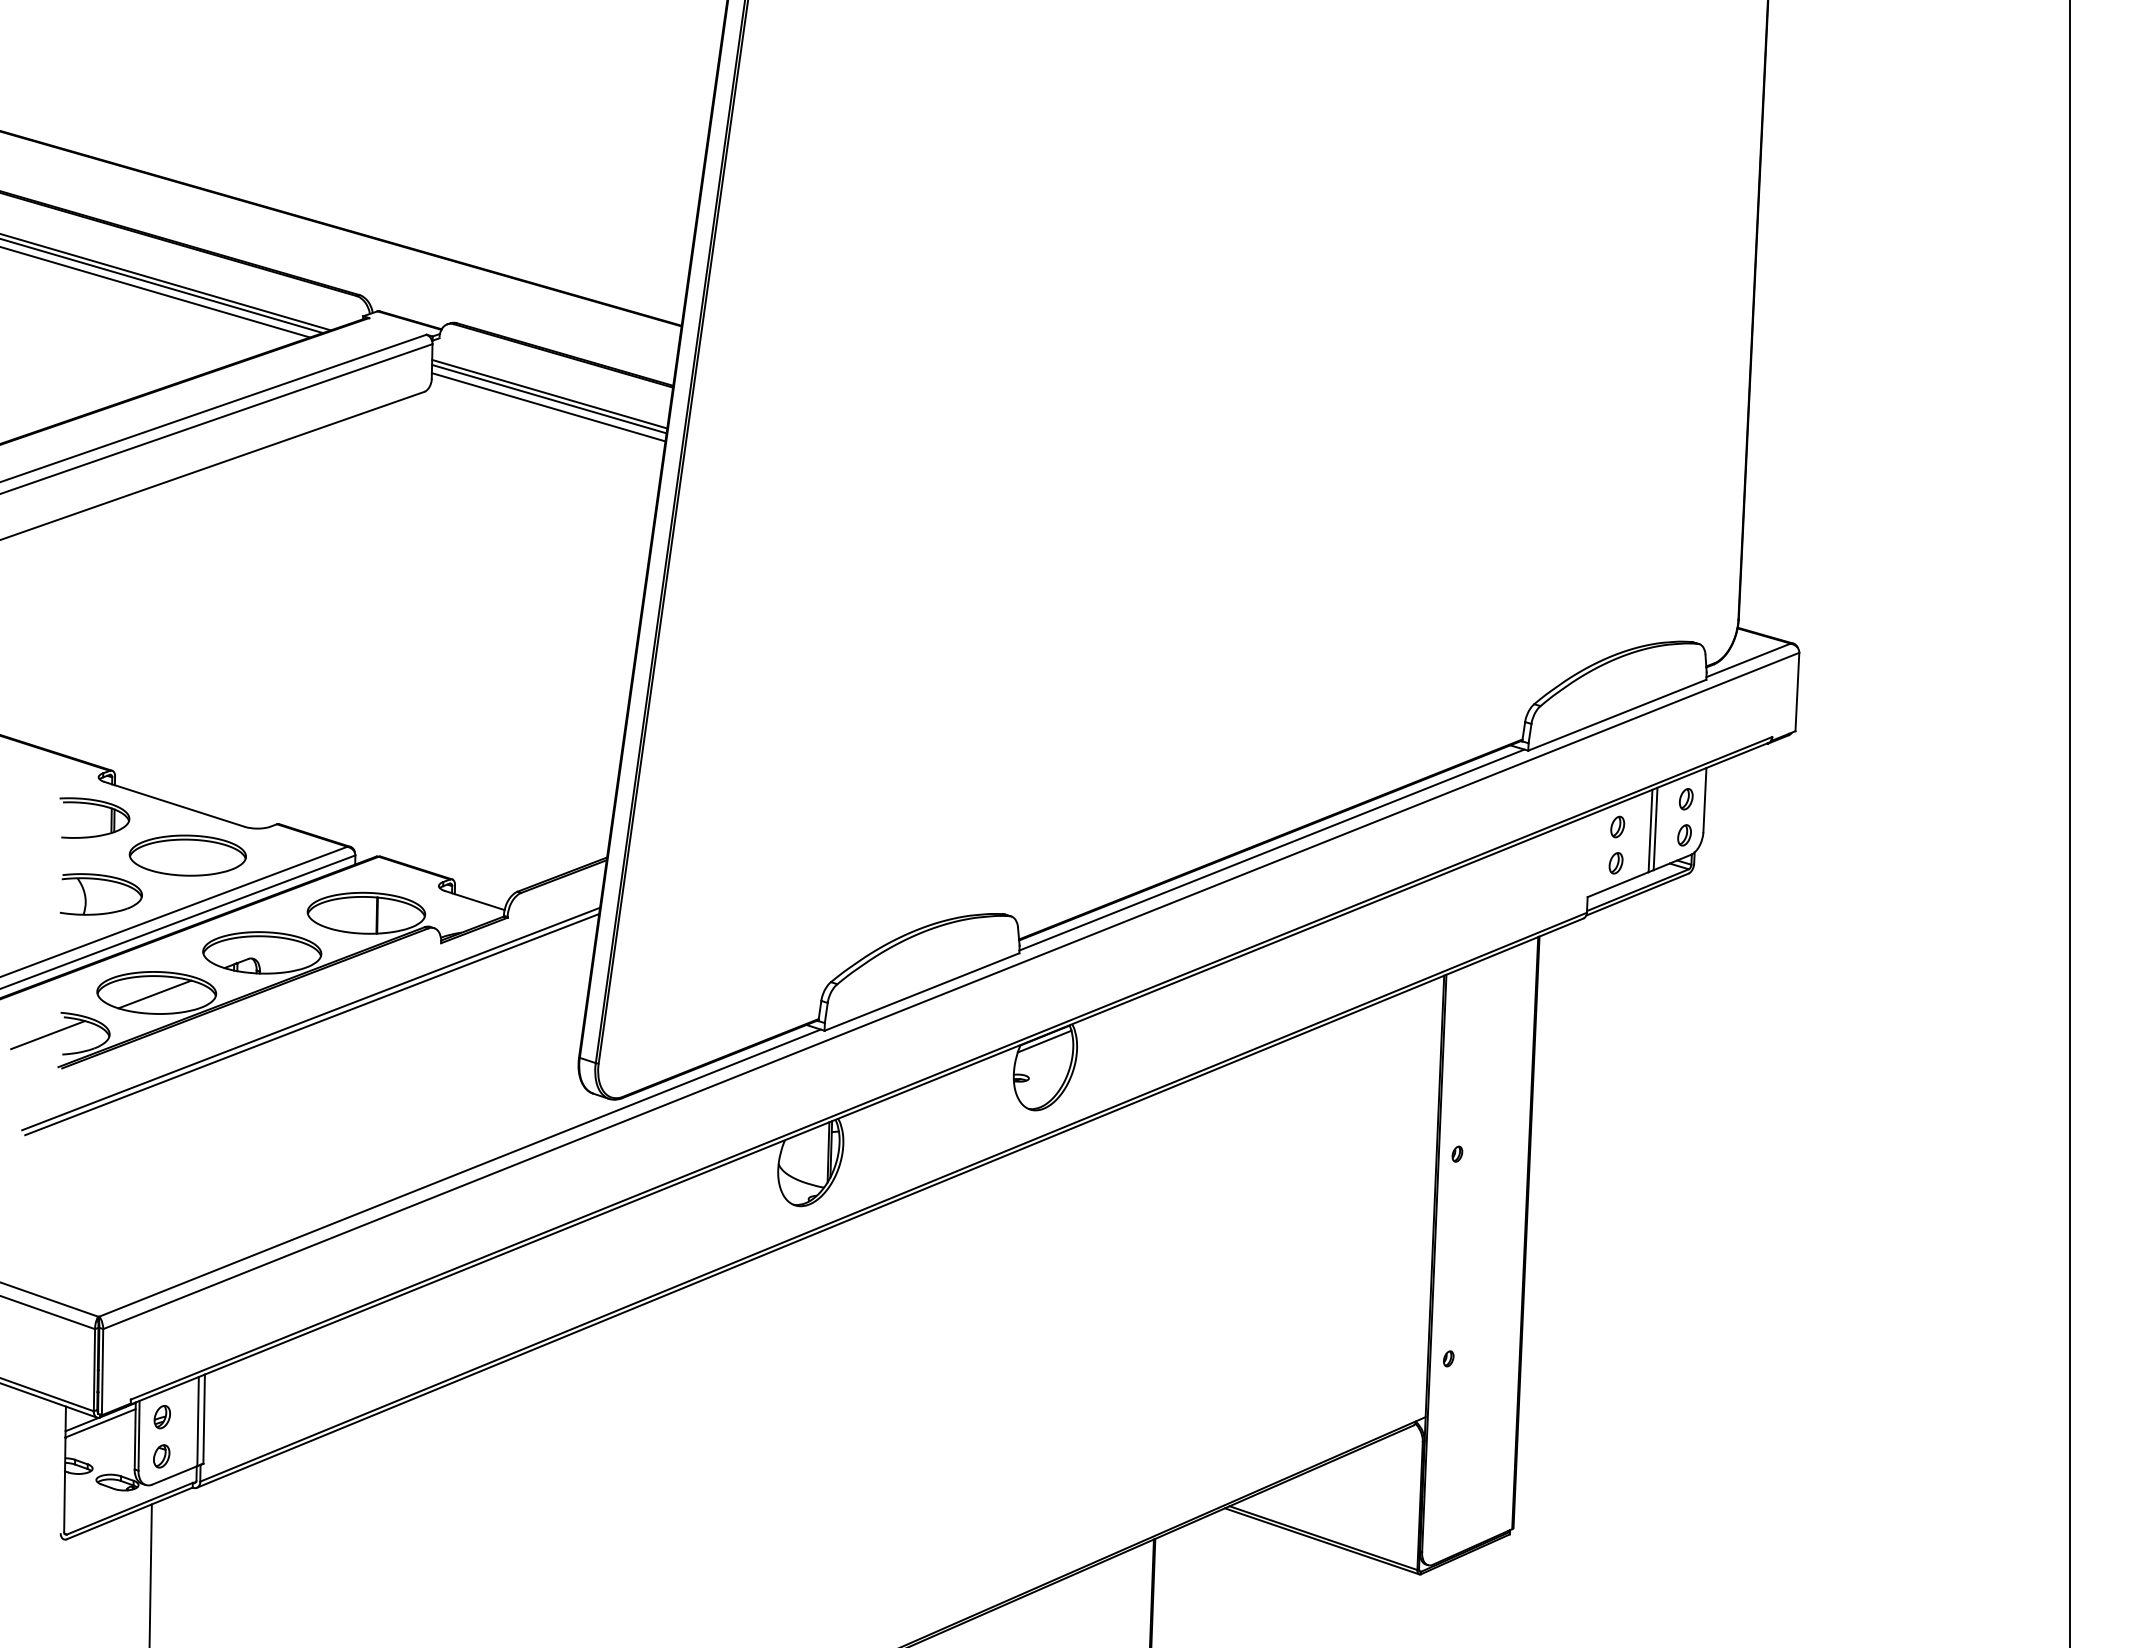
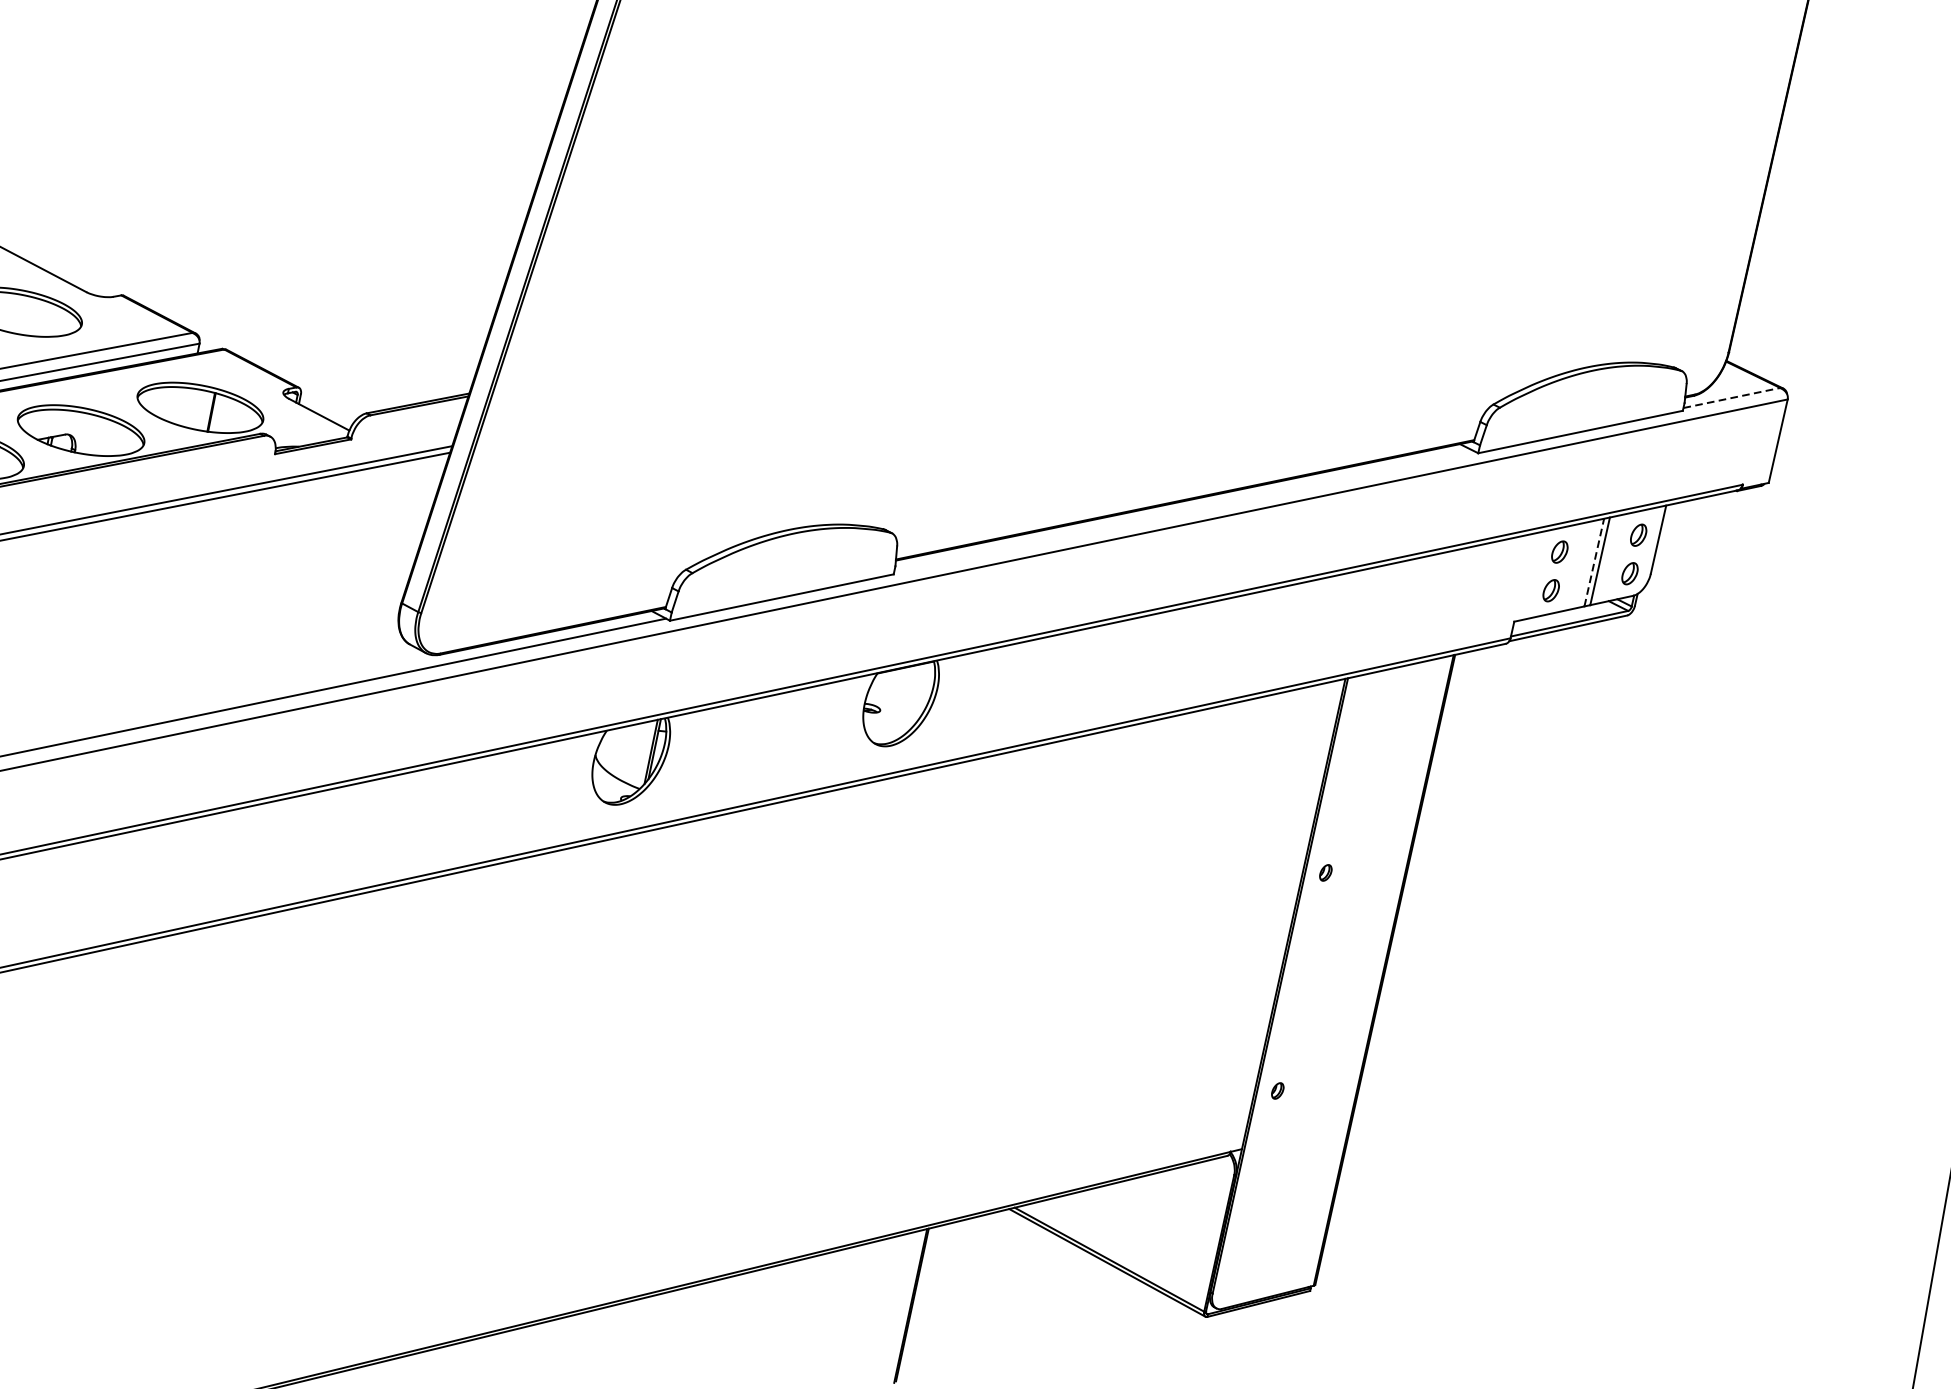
line: (1748, 660) -> (1731, 398), solid -> dashed
line: (1650, 830) -> (1594, 562), solid -> dashed
line: (1271, 849) -> (1183, 510), removed
line: (1044, 1041) -> (903, 673), removed

